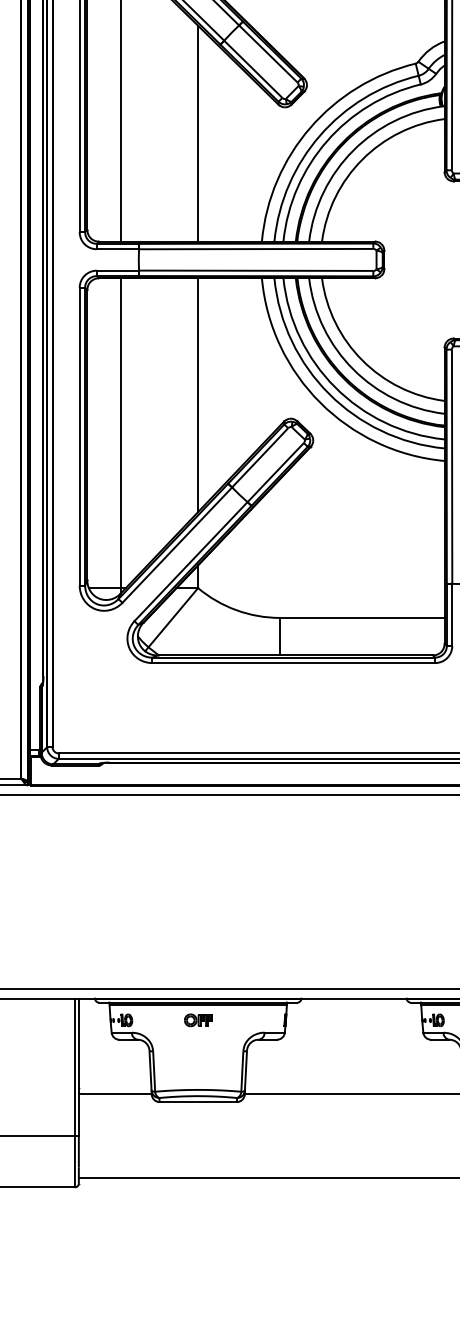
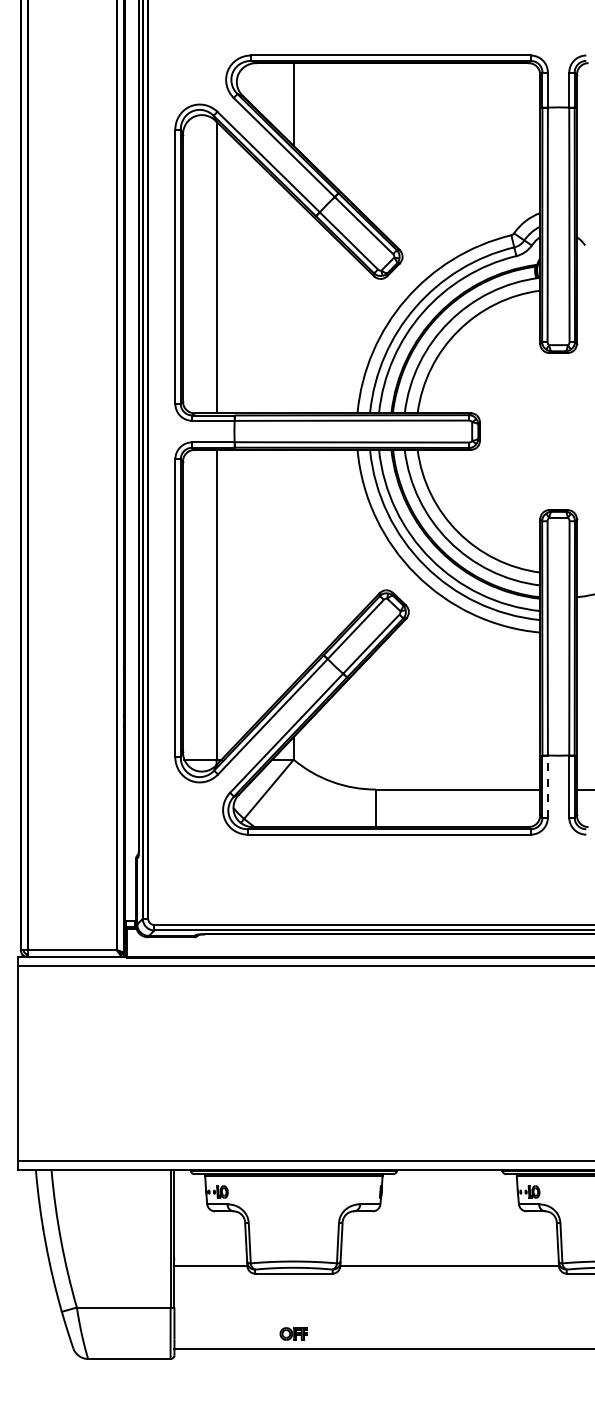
line: (197, 133) -> (293, 305), removed
line: (197, 394) -> (293, 566), removed
line: (451, 614) -> (547, 786), solid -> dashed
part: (197, 1019) -> (293, 1333), moved

